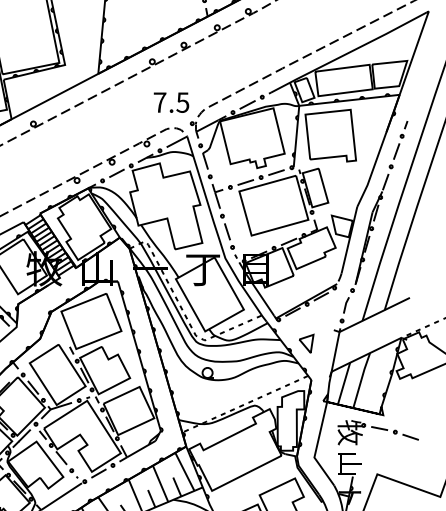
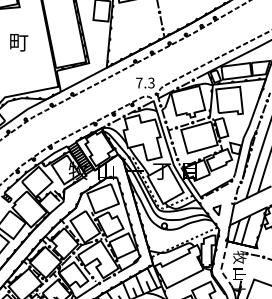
text: (183, 101) -> (151, 82), 7.5 -> 7.3
line: (317, 447) -> (222, 265), solid -> dashed

